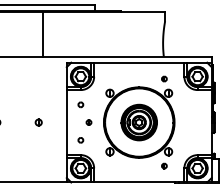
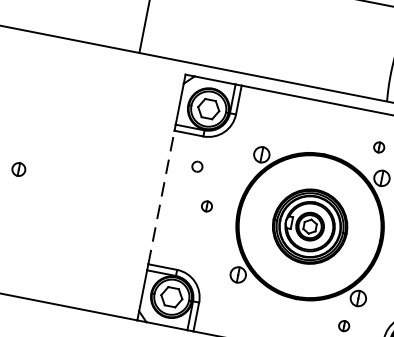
part: (38, 122) -> (103, 185), removed
line: (66, 122) -> (160, 197), solid -> dashed
part: (80, 140) -> (182, 239), removed

